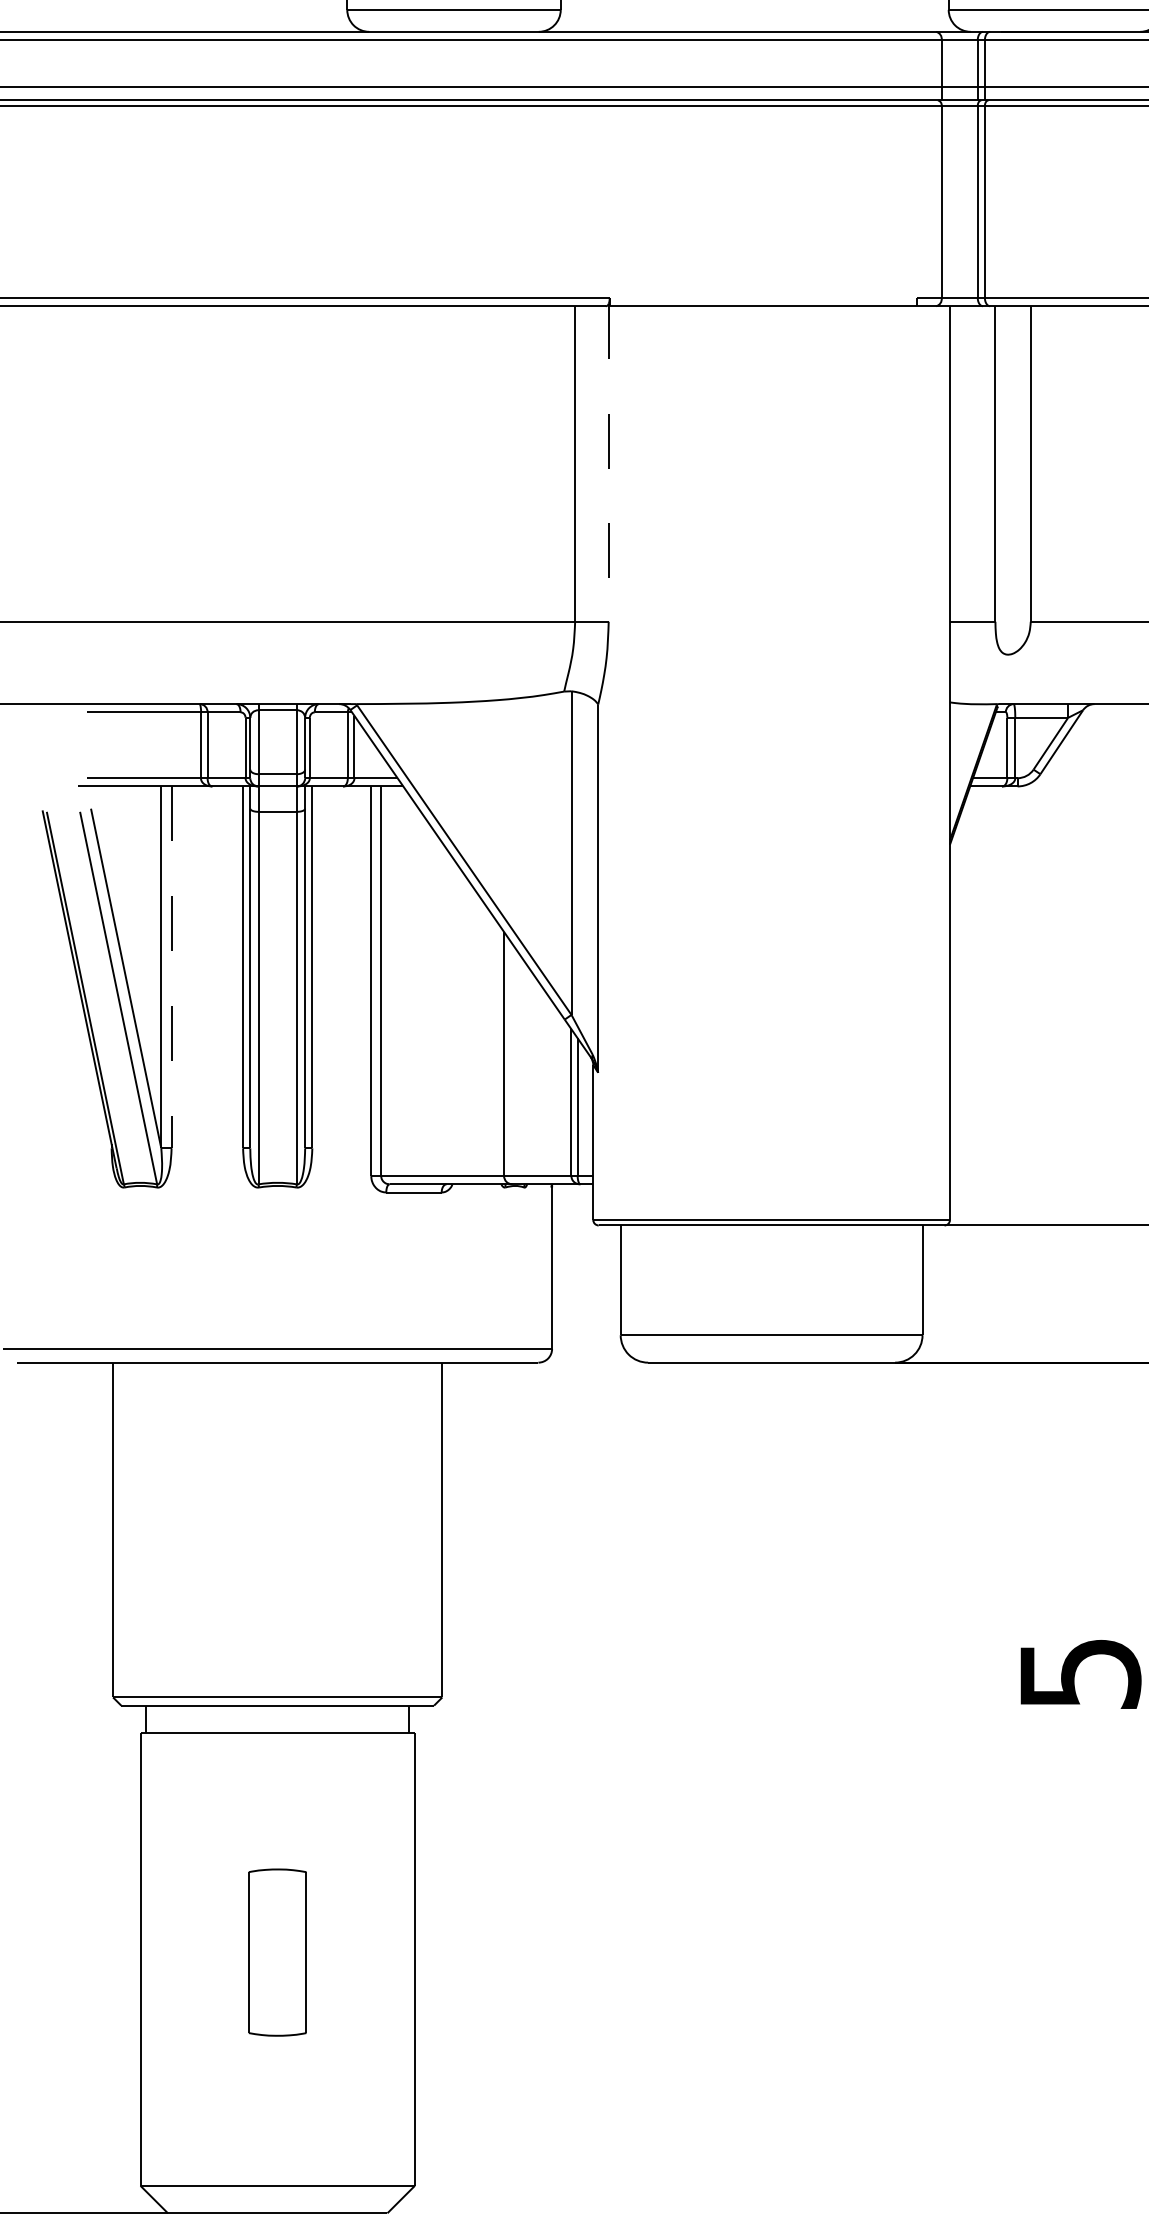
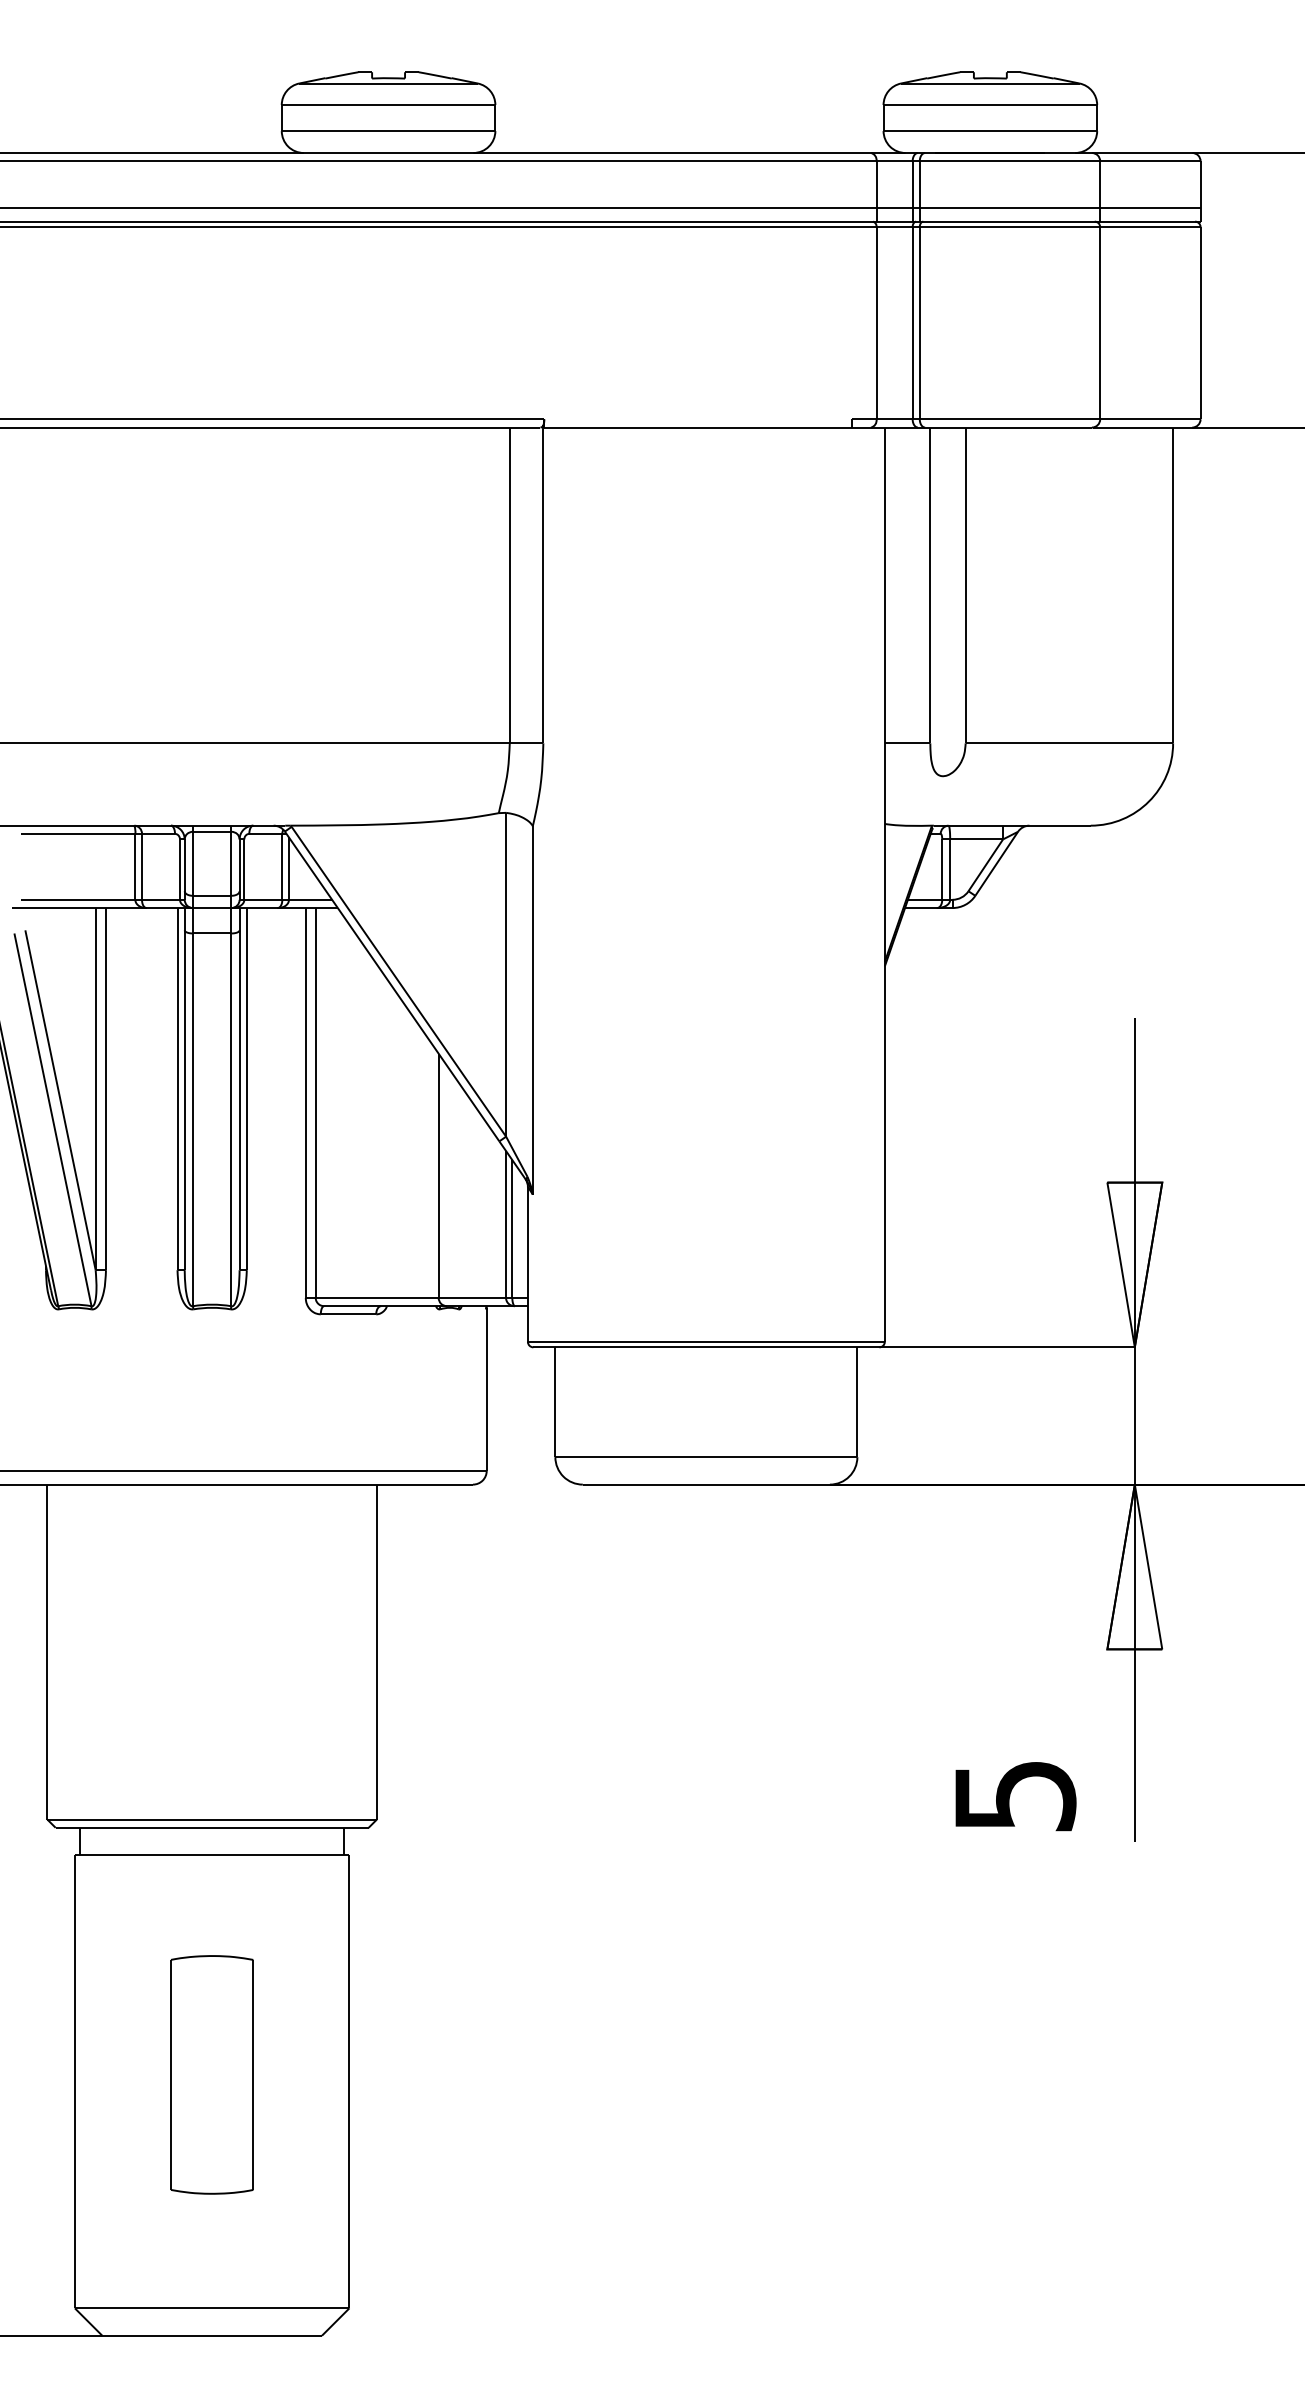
line: (608, 463) -> (543, 584), dashed -> solid
line: (172, 967) -> (106, 1089), dashed -> solid
part: (277, 1952) -> (211, 2074), size x1.43

